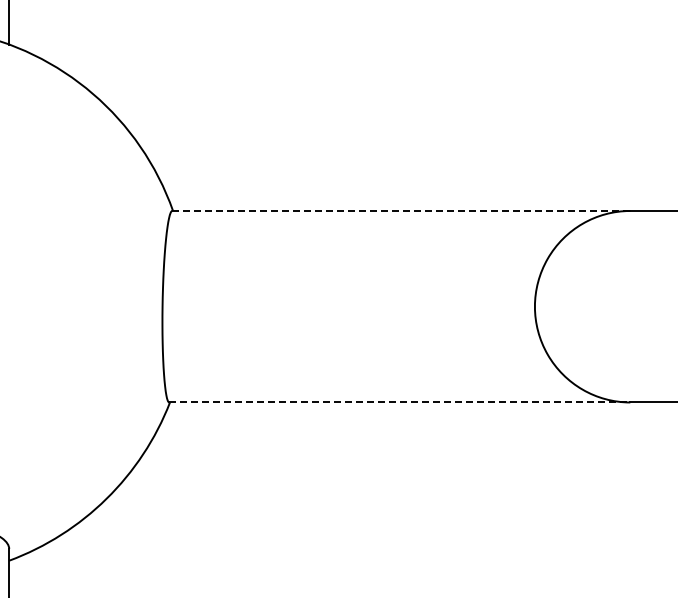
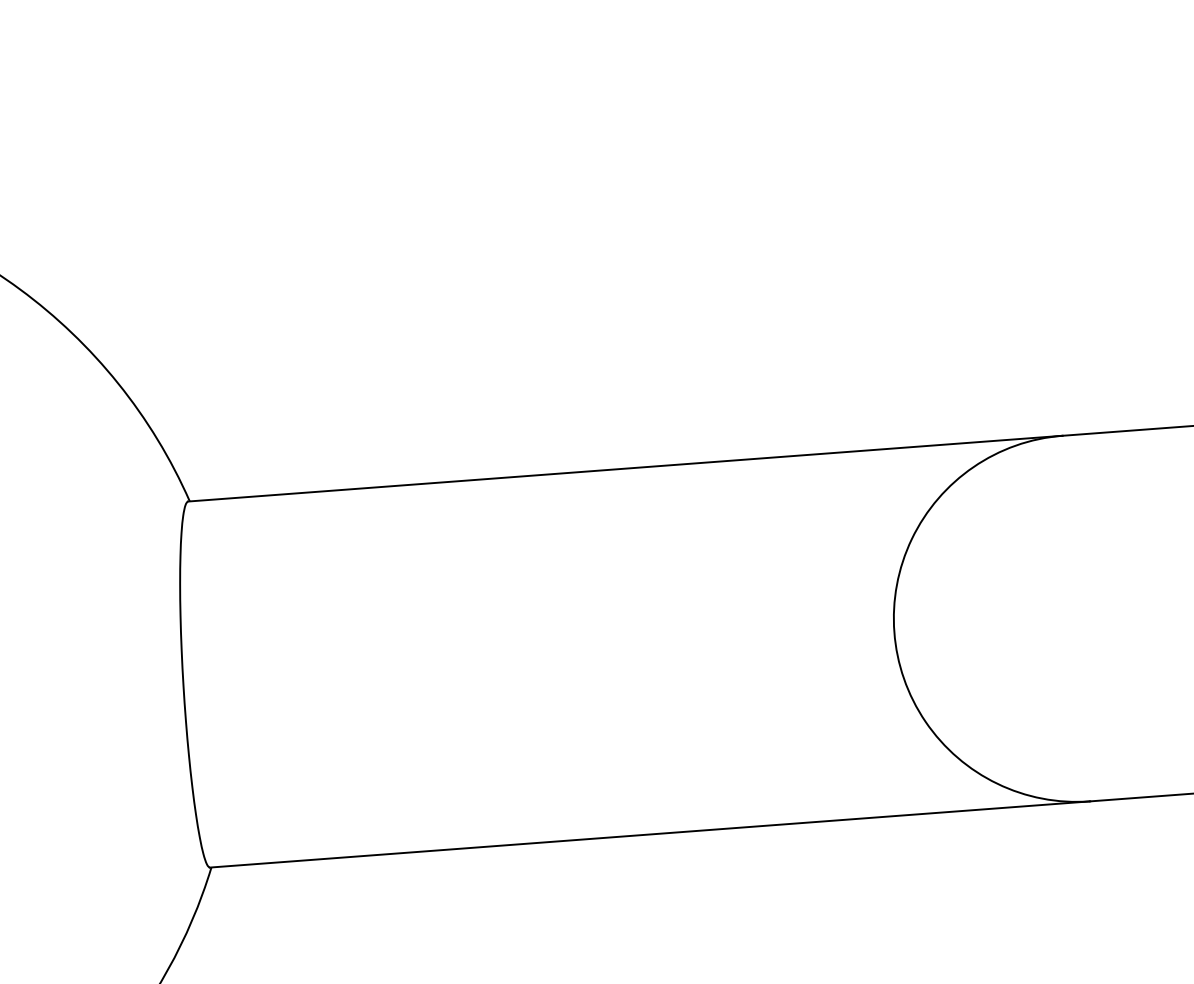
line: (400, 210) -> (623, 467), dashed -> solid
line: (399, 402) -> (649, 834), dashed -> solid

